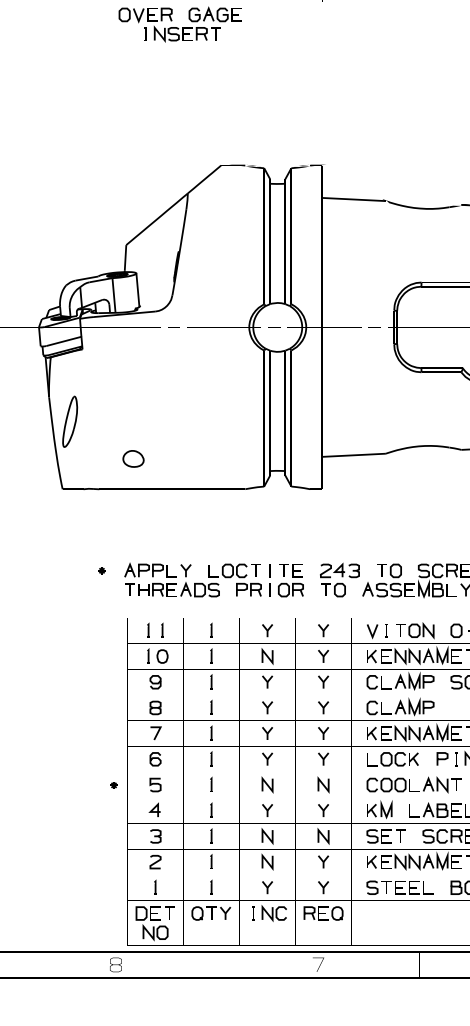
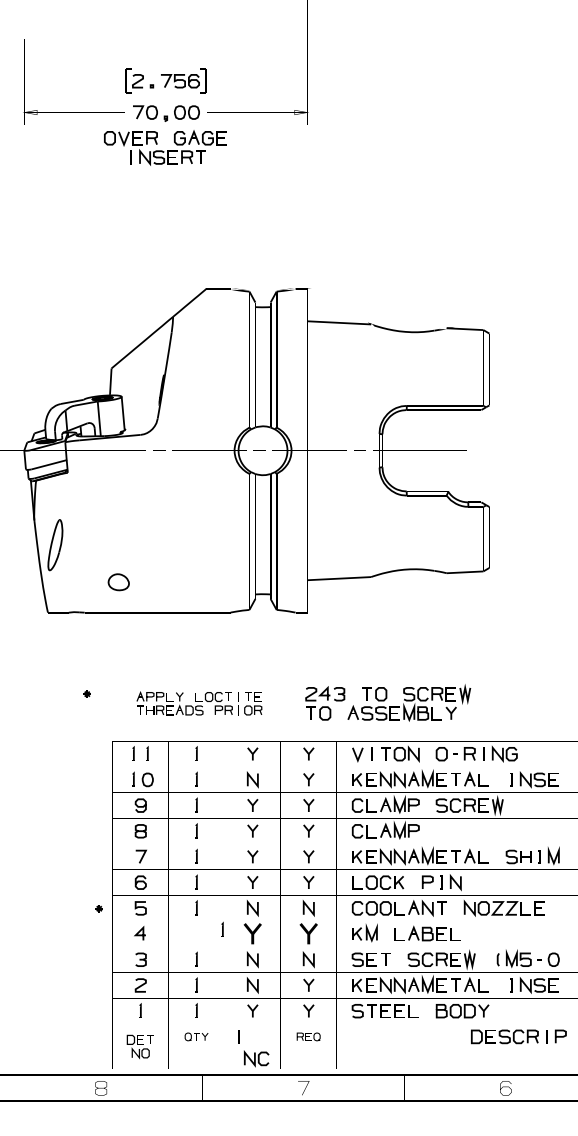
part: (214, 580) -> (199, 703), size x0.7
line: (211, 809) -> (222, 928), moved
part: (267, 810) -> (252, 933), size x1.6
part: (323, 810) -> (308, 933), size x1.6
part: (211, 913) -> (196, 1036), size x0.6
part: (274, 913) -> (256, 1058), moved
part: (323, 913) -> (308, 1036), size x0.6
part: (155, 923) -> (140, 1046), size x0.7

